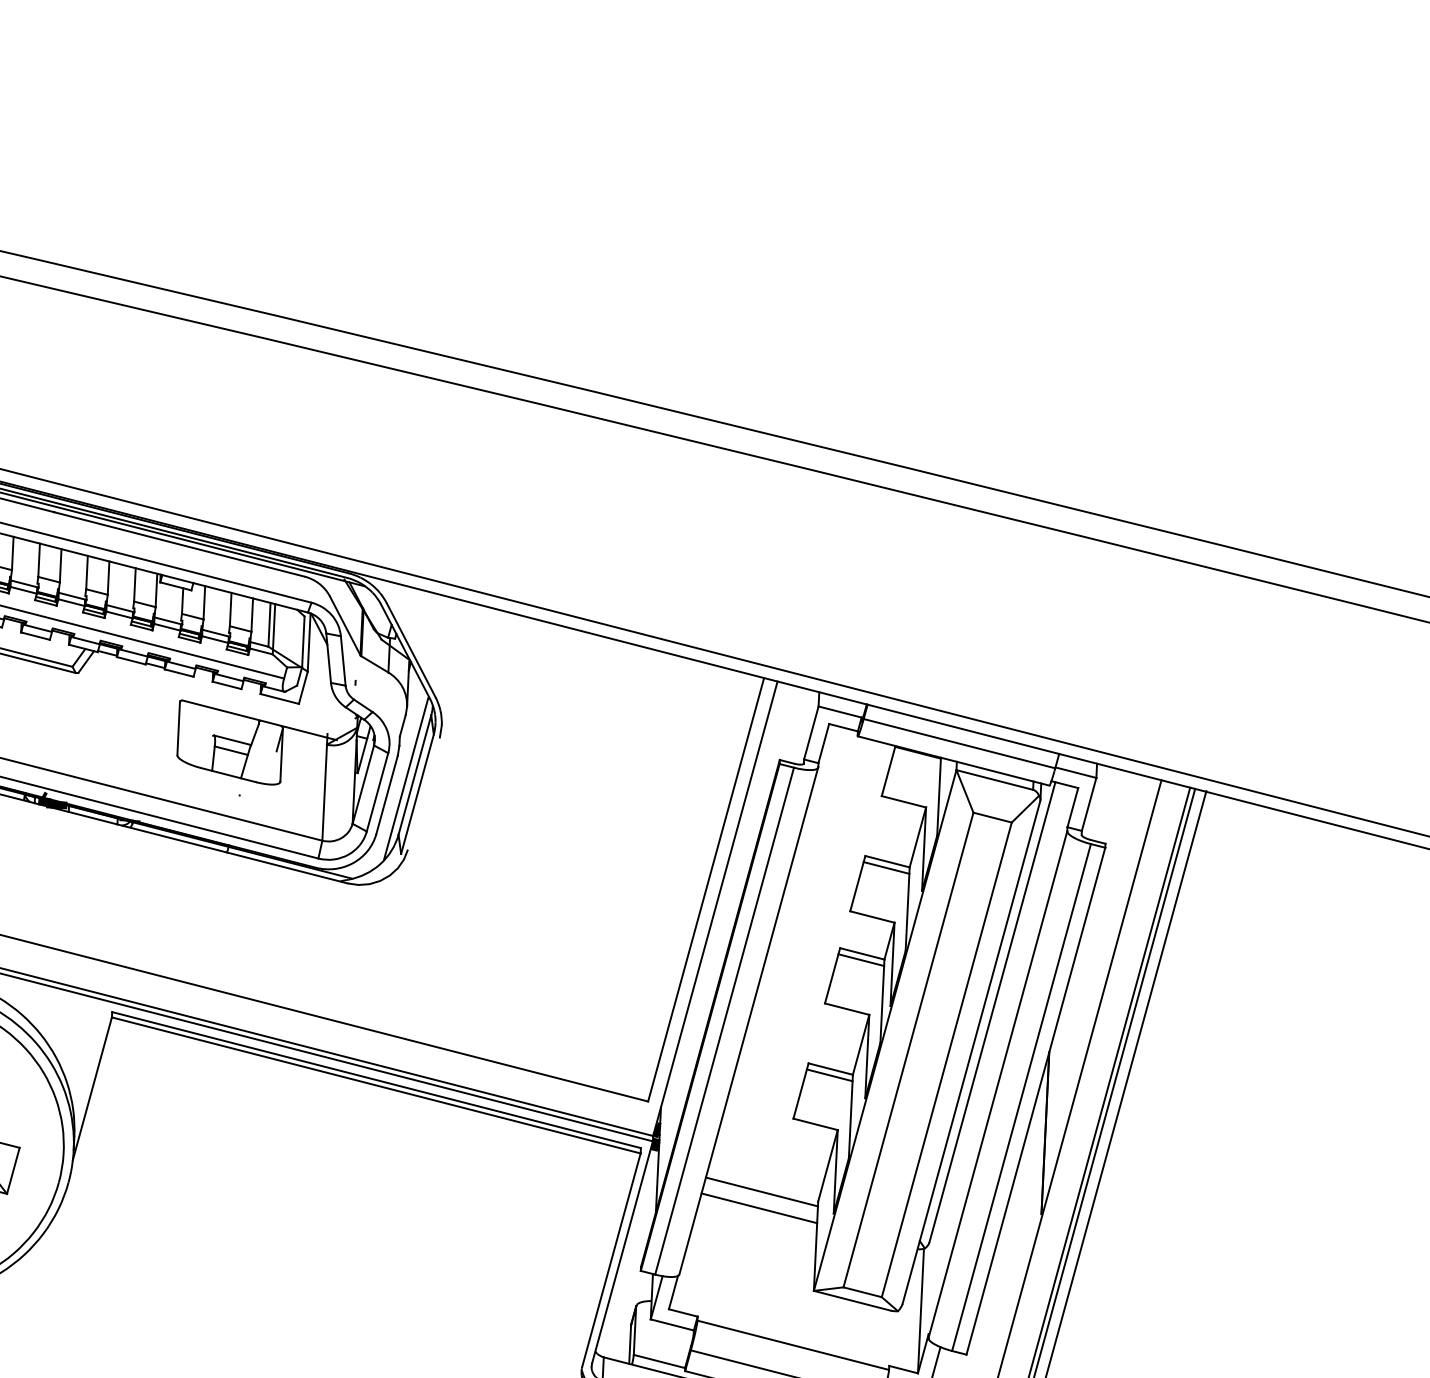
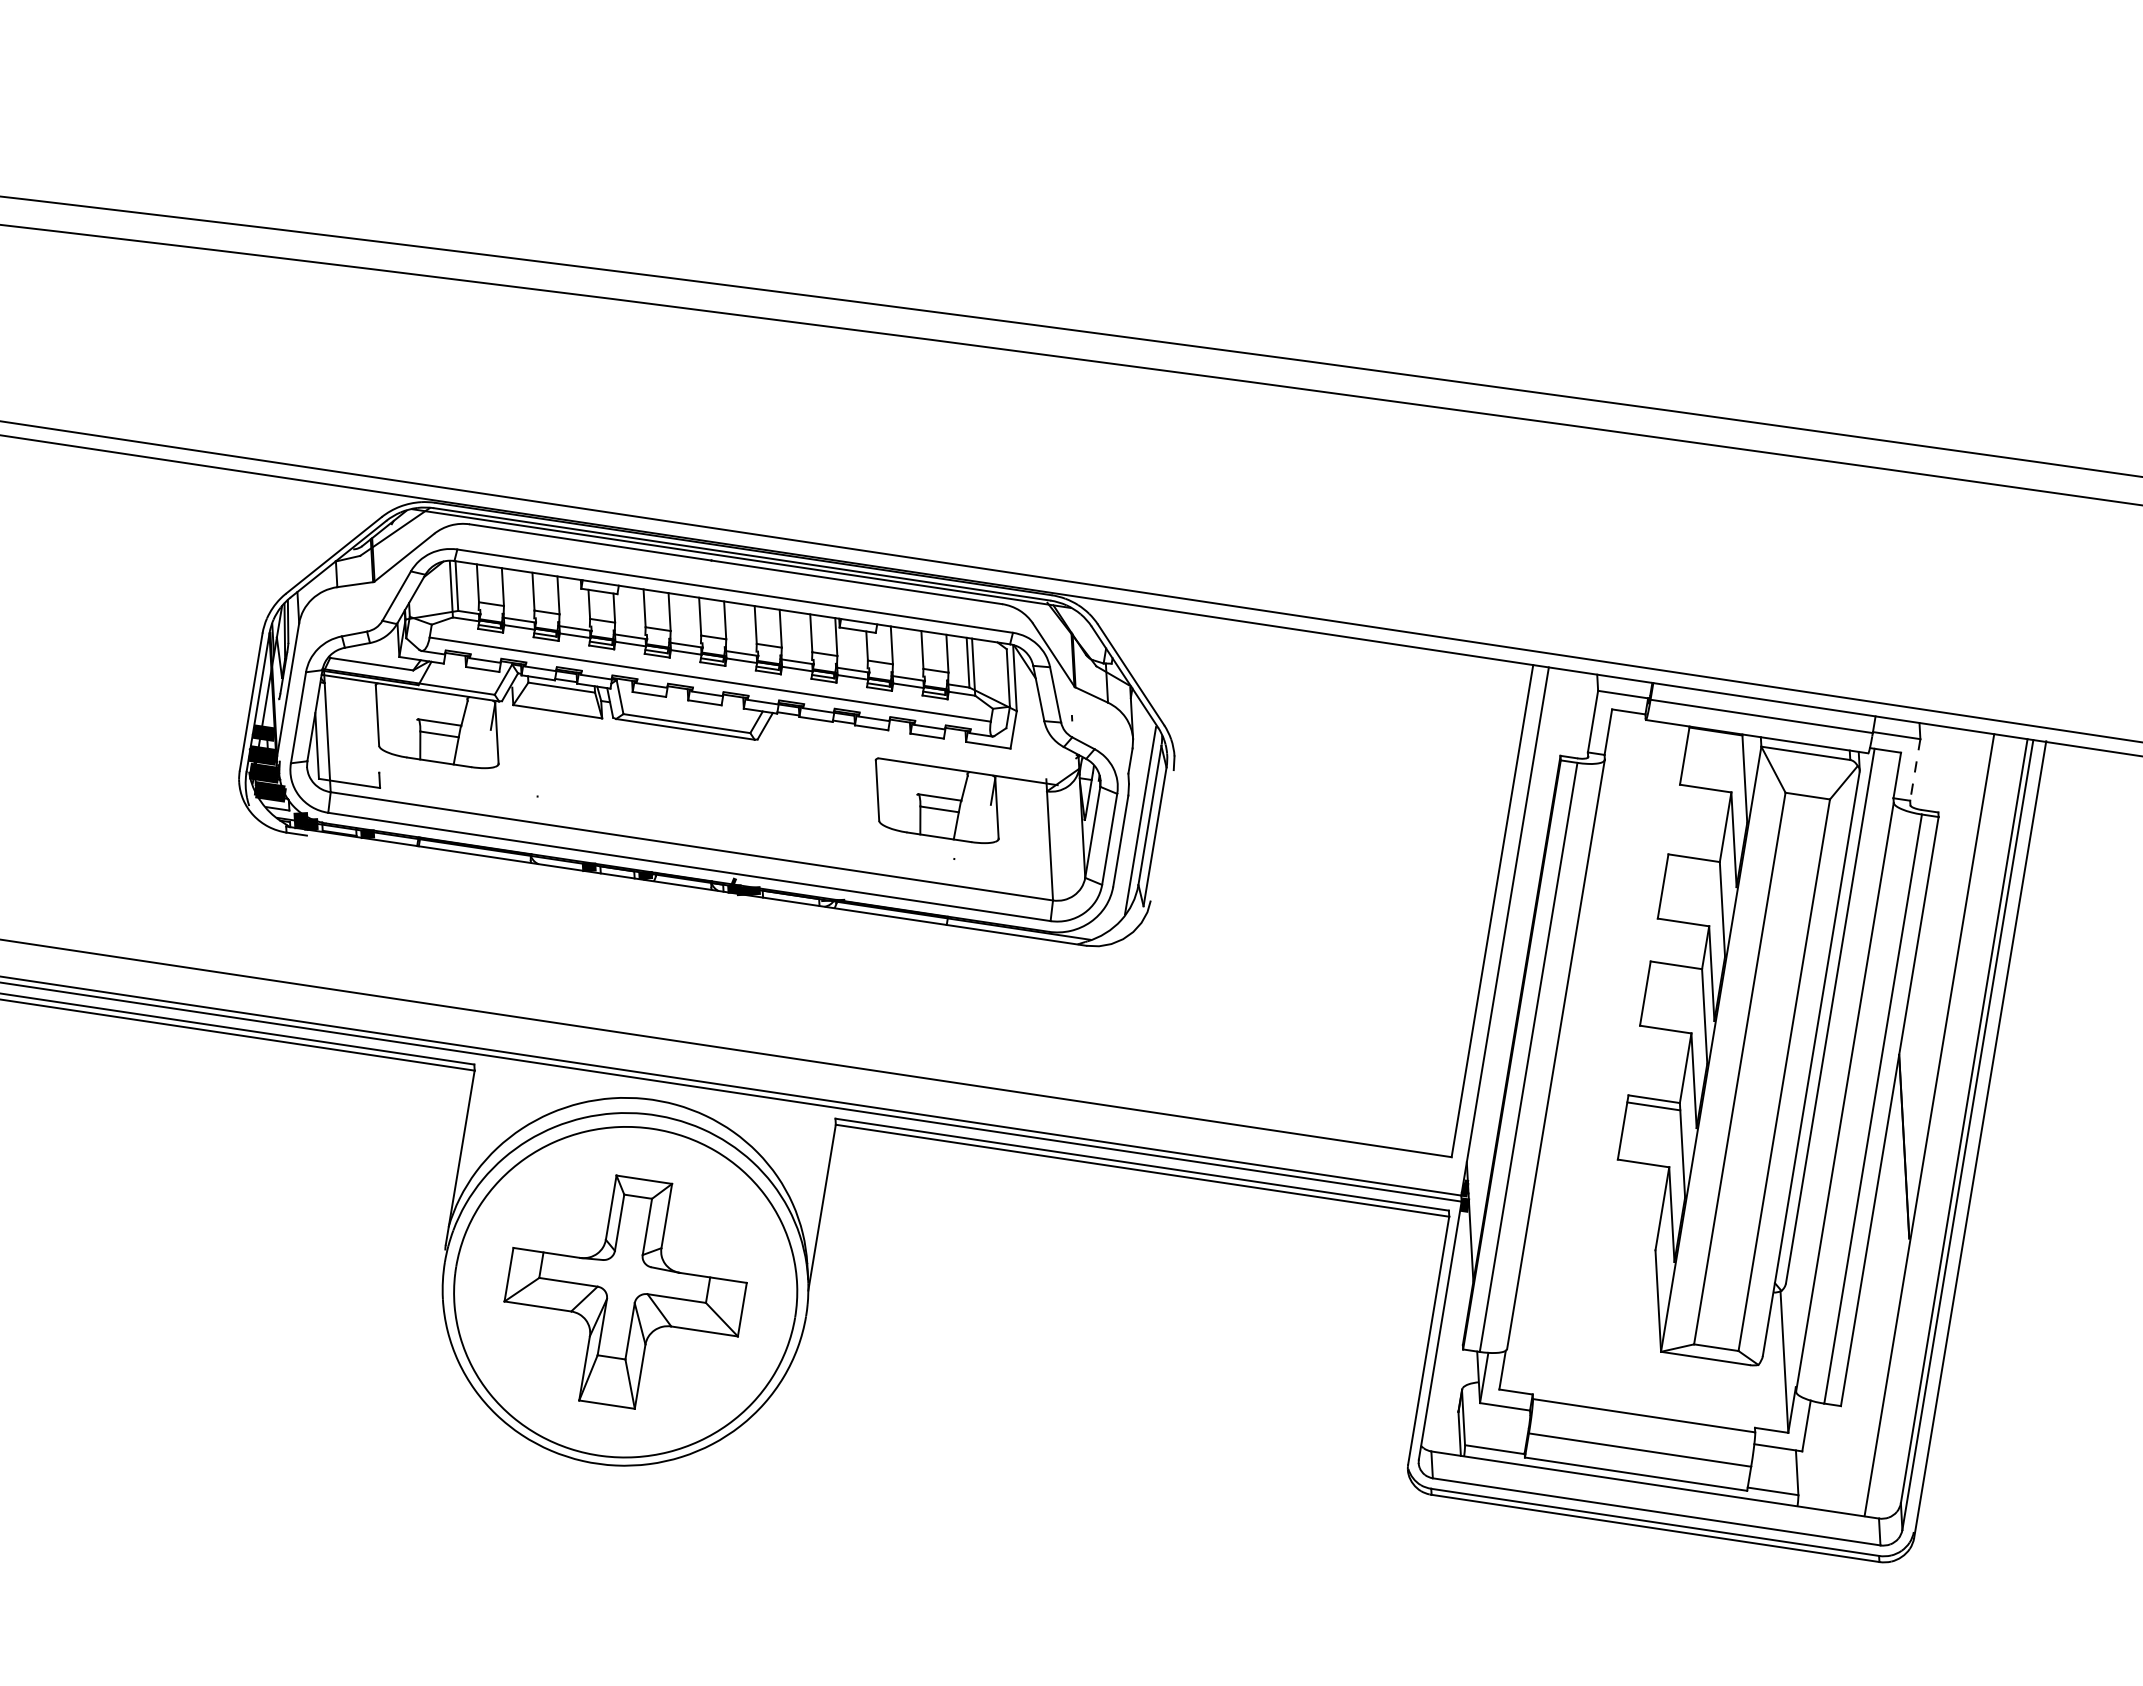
line: (1089, 804) -> (1915, 770), solid -> dashed
line: (886, 868) -> (1693, 865), removed
line: (860, 960) -> (1675, 972), removed
line: (761, 1191) -> (1590, 1245), removed
line: (759, 1207) -> (1589, 1264), removed

